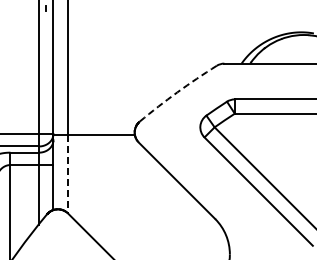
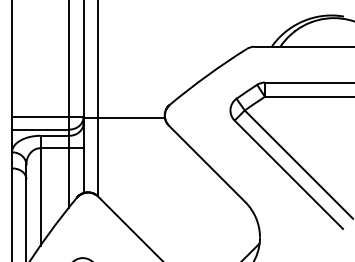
arc: (177, 92) -> (207, 75), dashed -> solid
line: (67, 174) -> (97, 157), dashed -> solid

